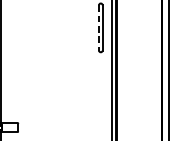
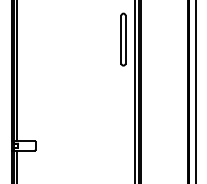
line: (98, 28) -> (121, 40), dashed -> solid

